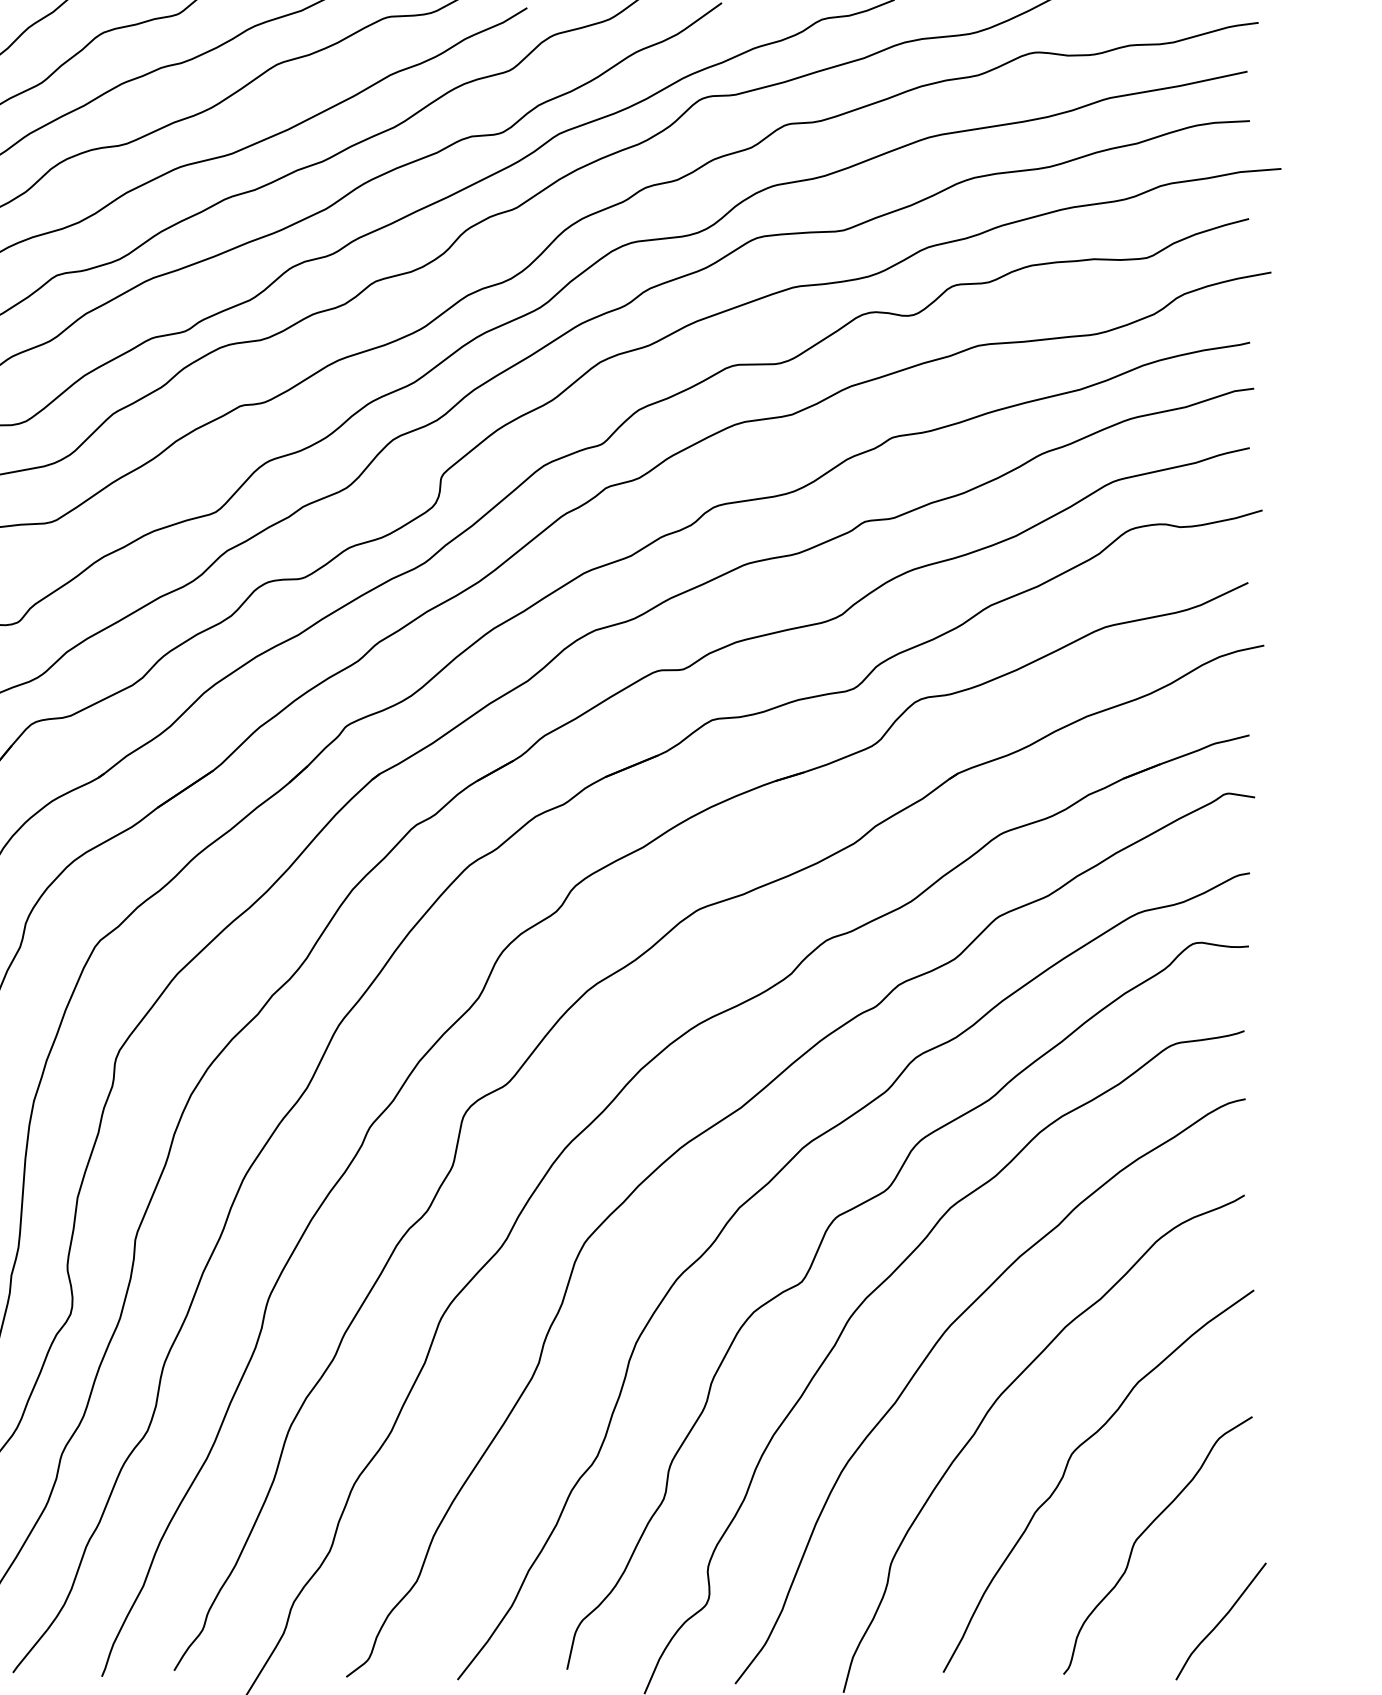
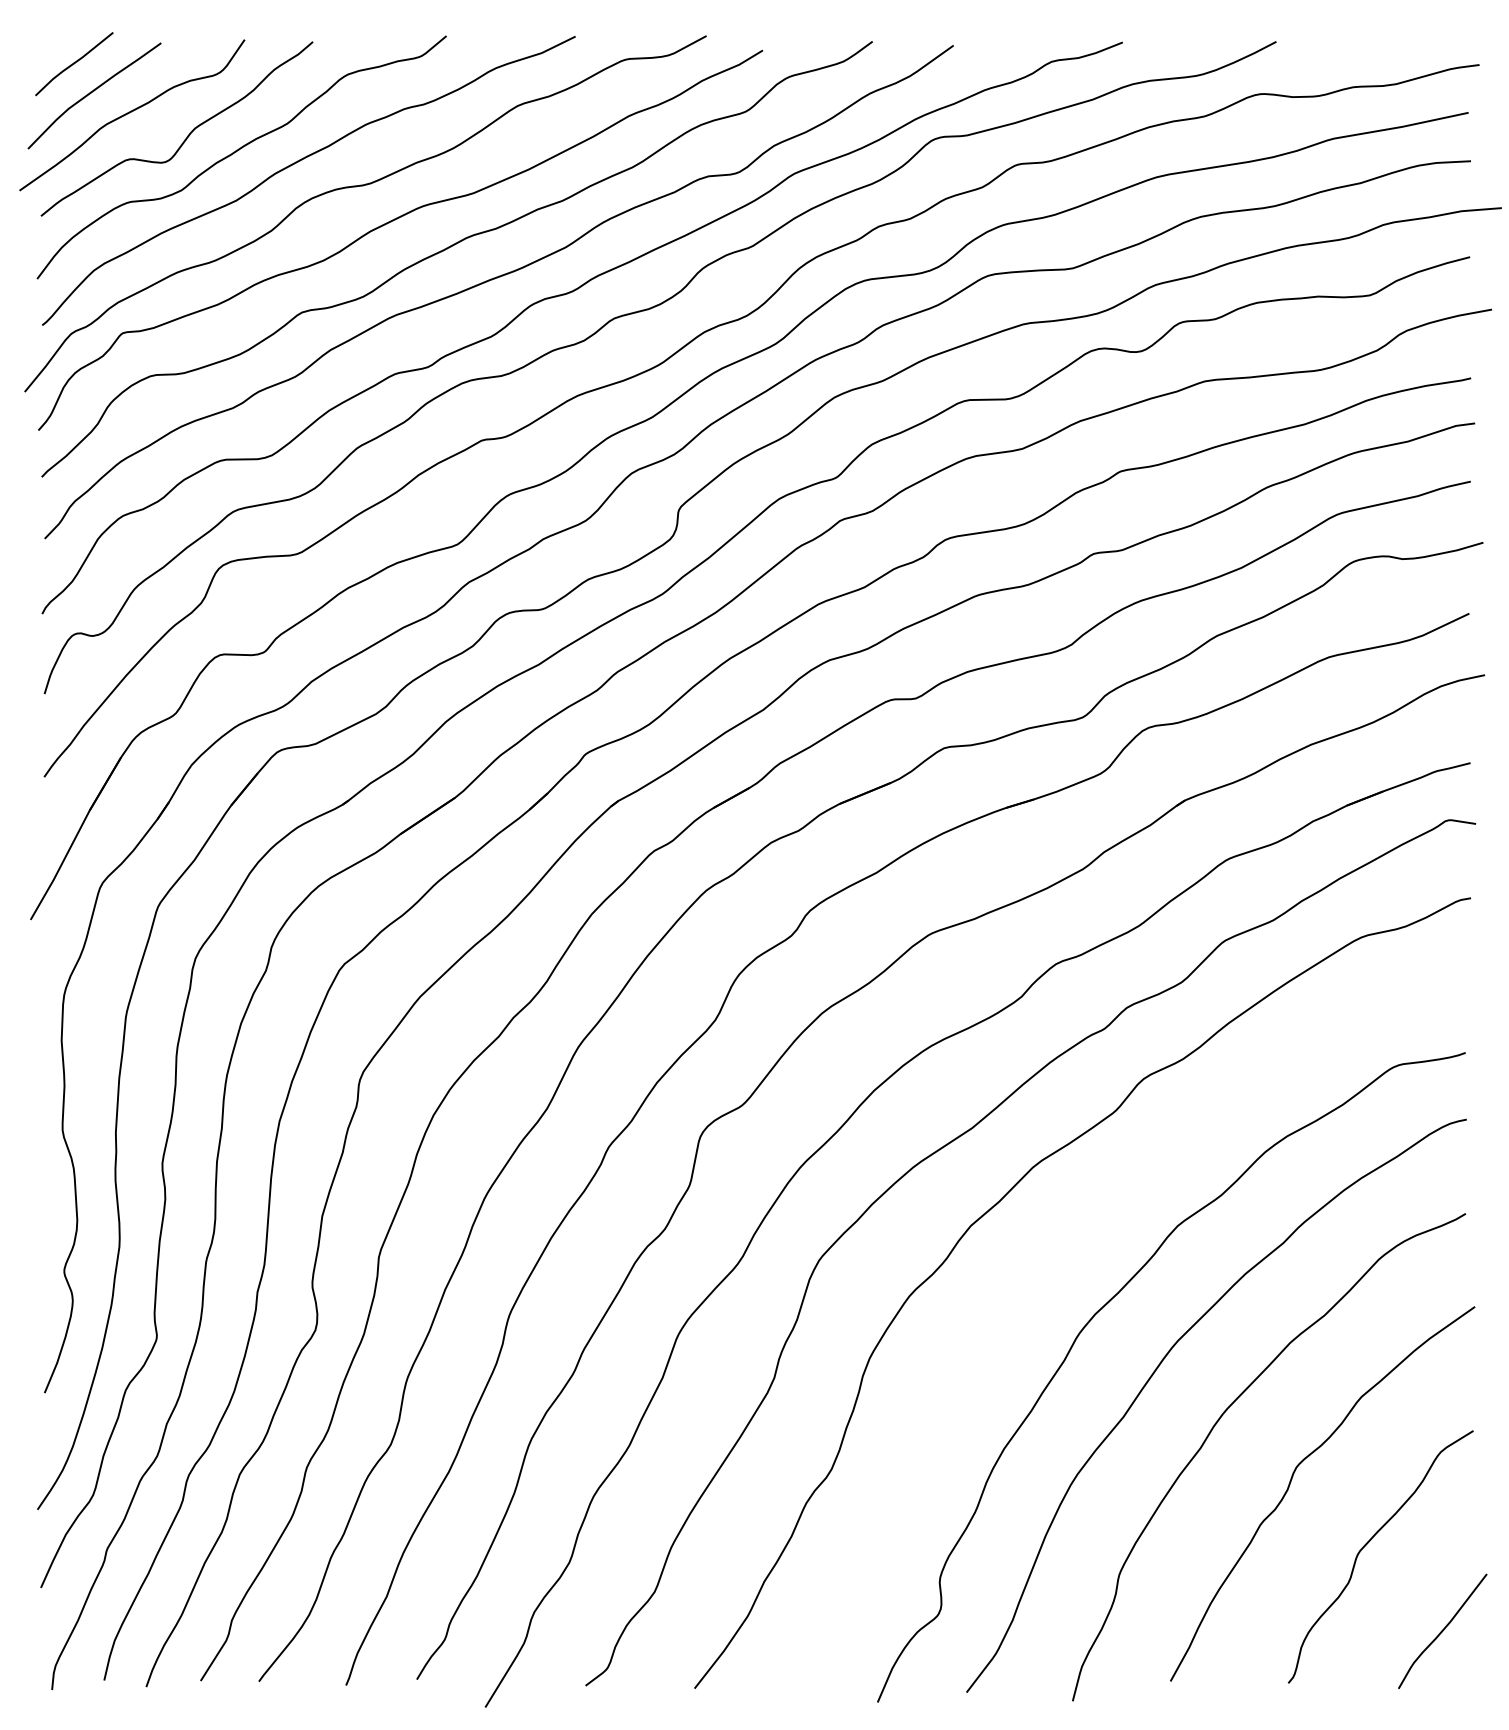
curve: (813, 1263) -> (1043, 1280), removed

